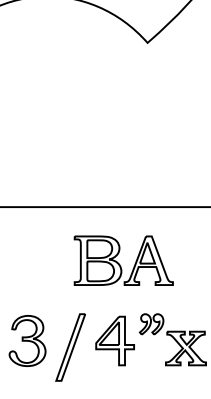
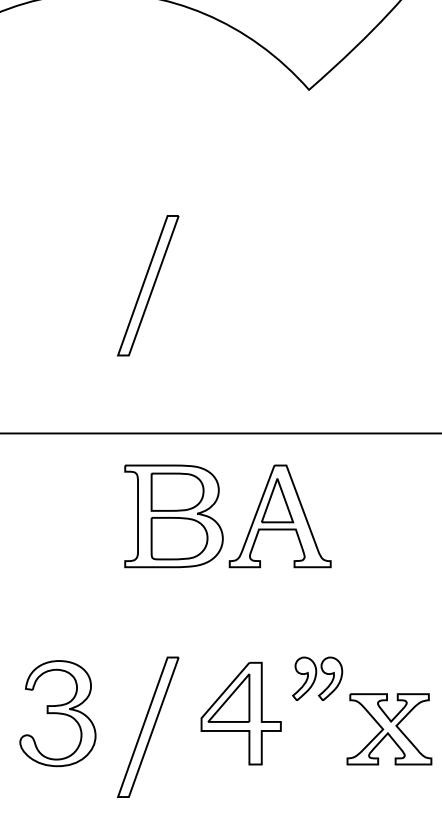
part: (70, 136) -> (147, 285), added
part: (123, 260) -> (227, 515), moved

